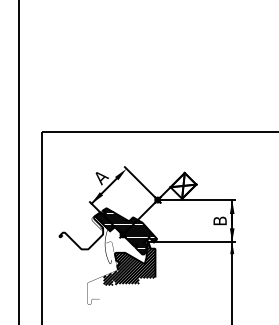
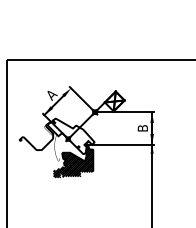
hatch: (125, 231) -> (70, 136), removed
fill: (102, 273) -> (52, 168), removed

